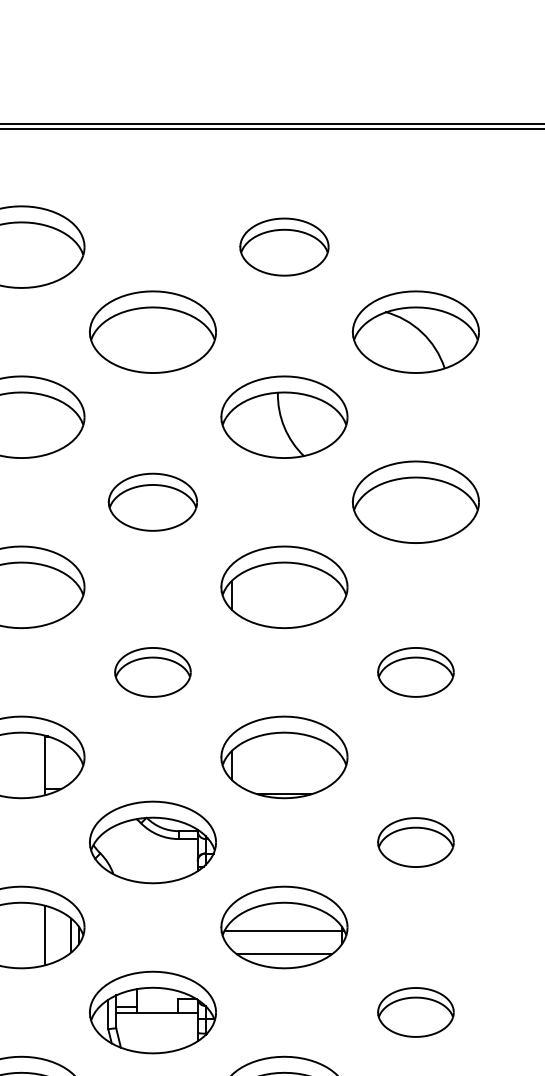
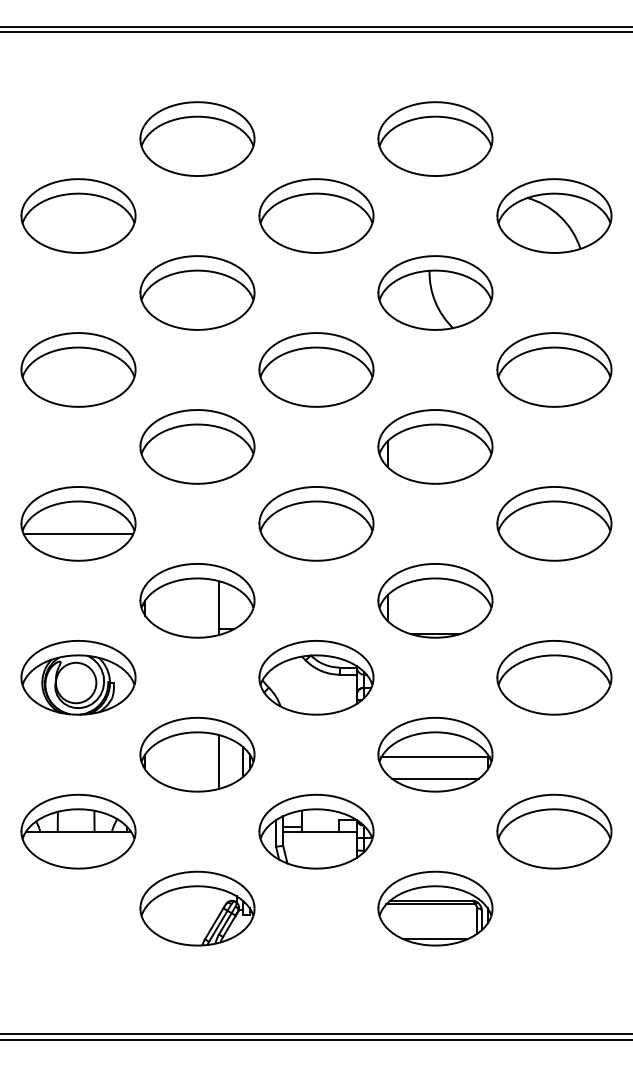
part: (284, 246) -> (435, 138), size x1.43
part: (152, 501) -> (316, 369), size x1.43
part: (152, 671) -> (316, 523), size x1.67
part: (416, 671) -> (554, 523), size x1.67
part: (416, 842) -> (554, 677), size x1.67
part: (416, 1012) -> (554, 831), size x1.67

